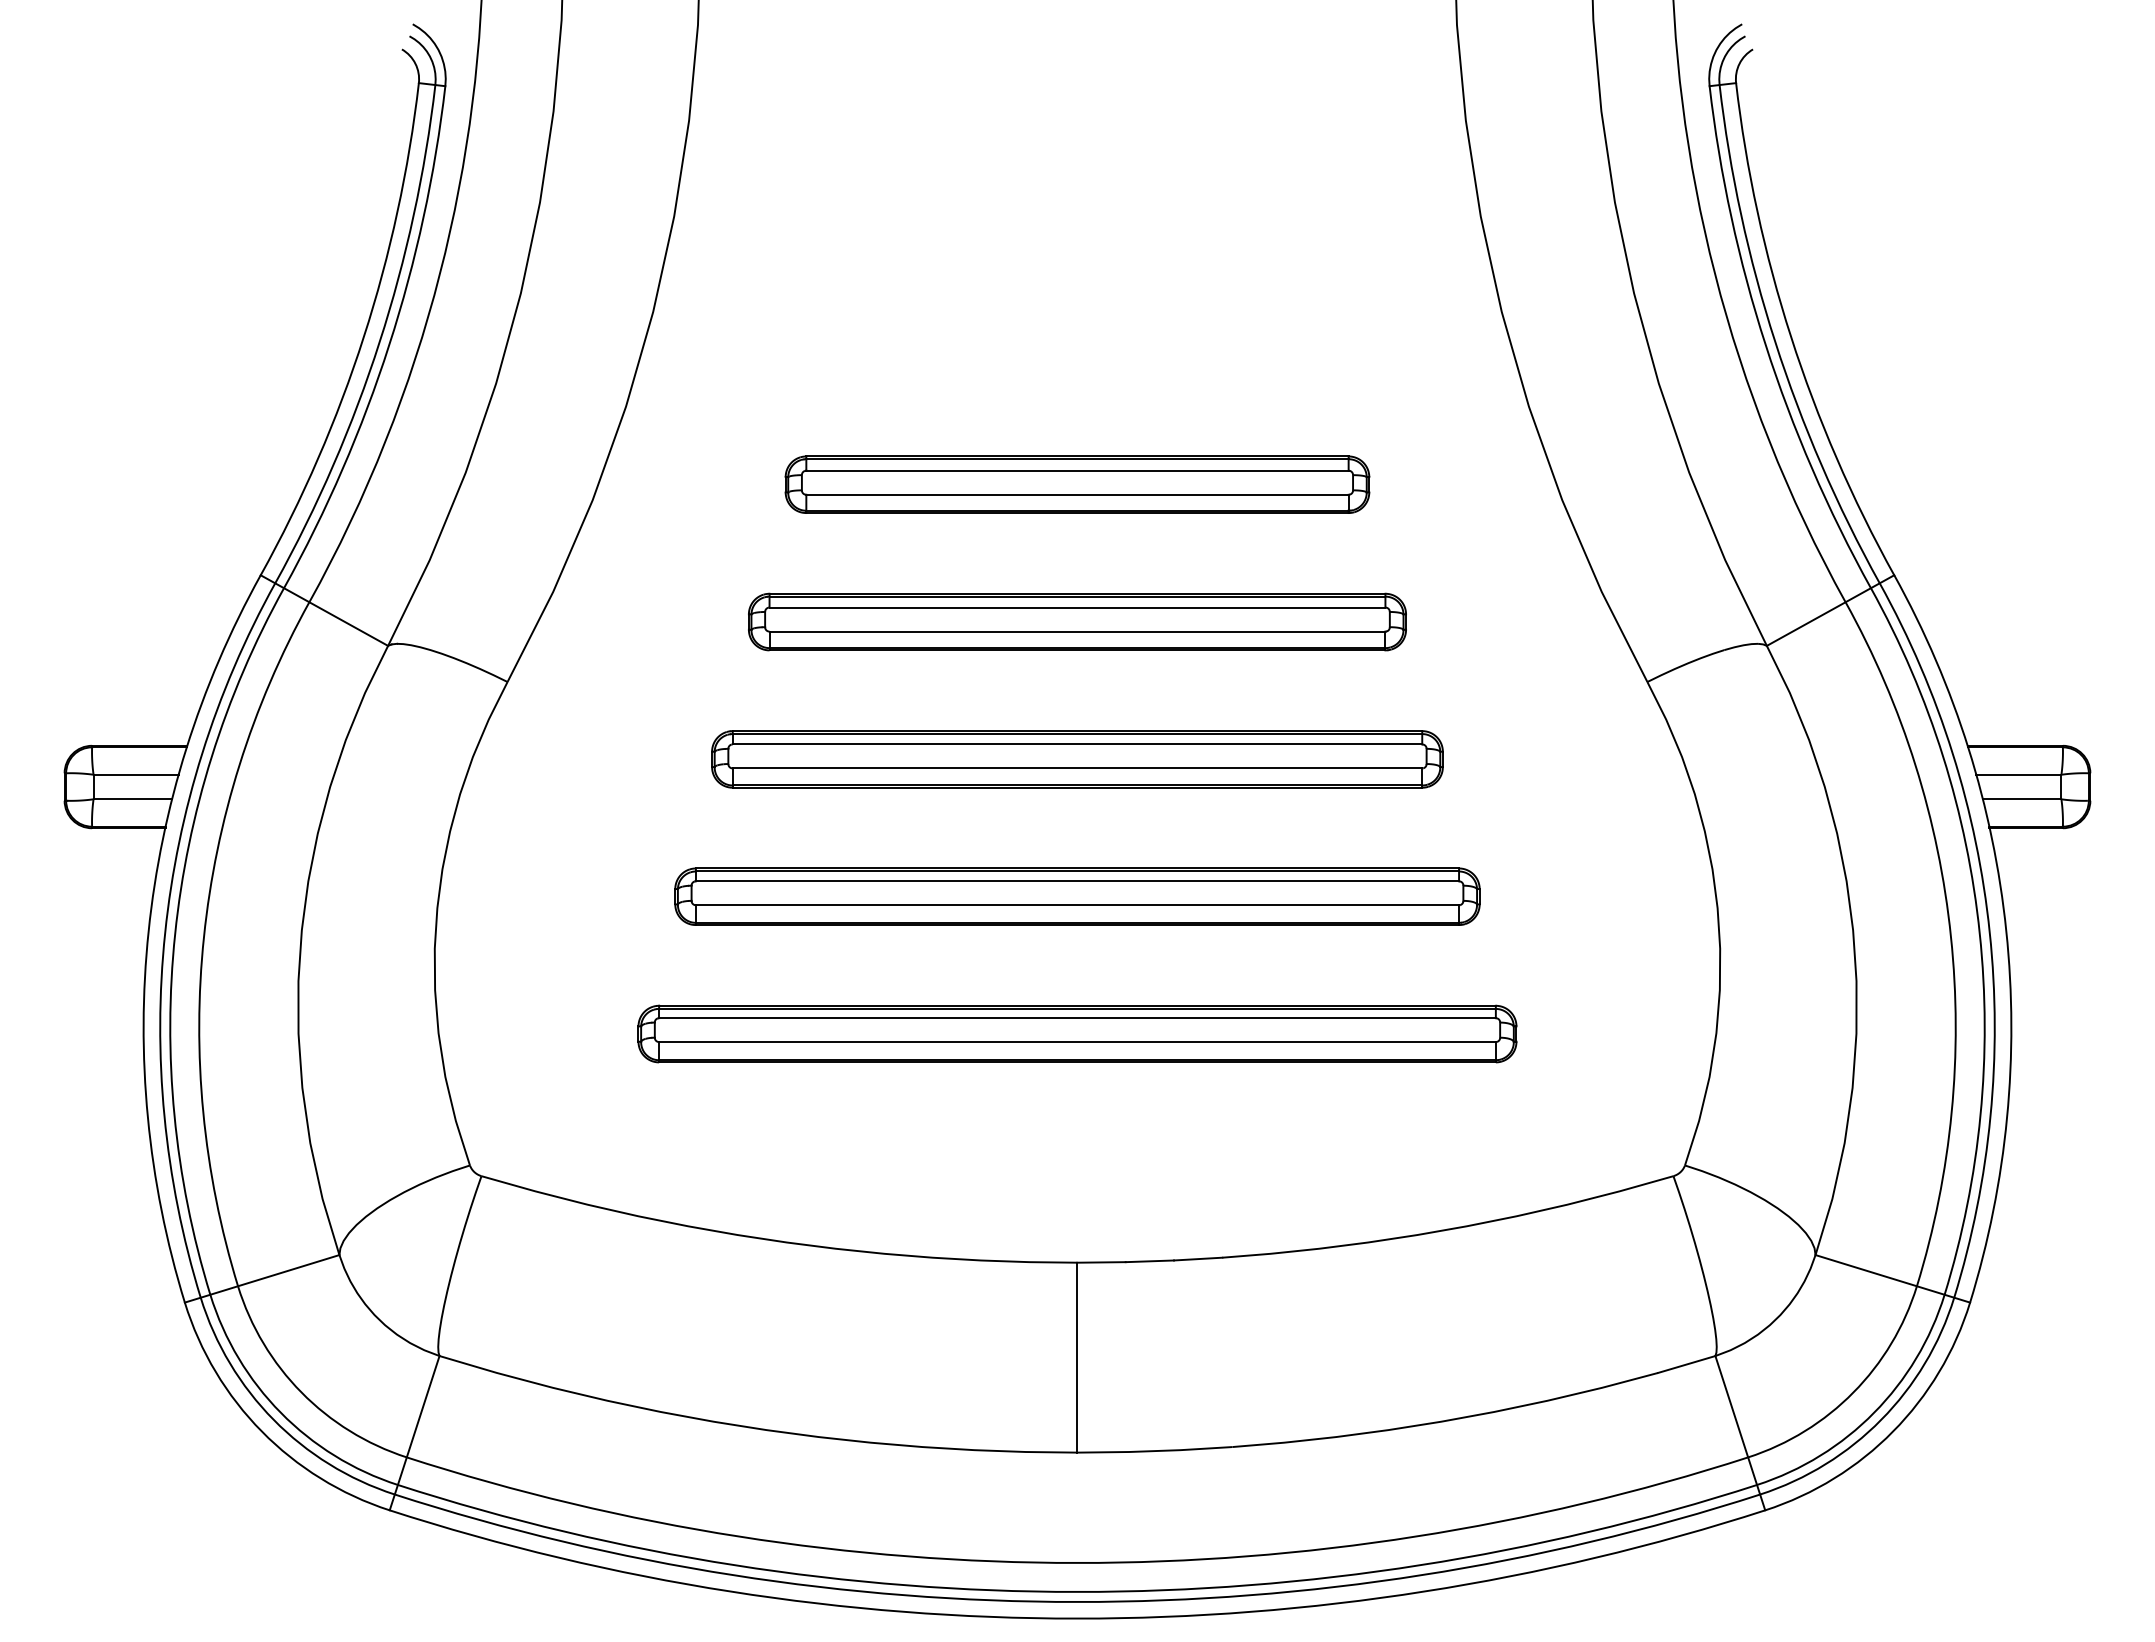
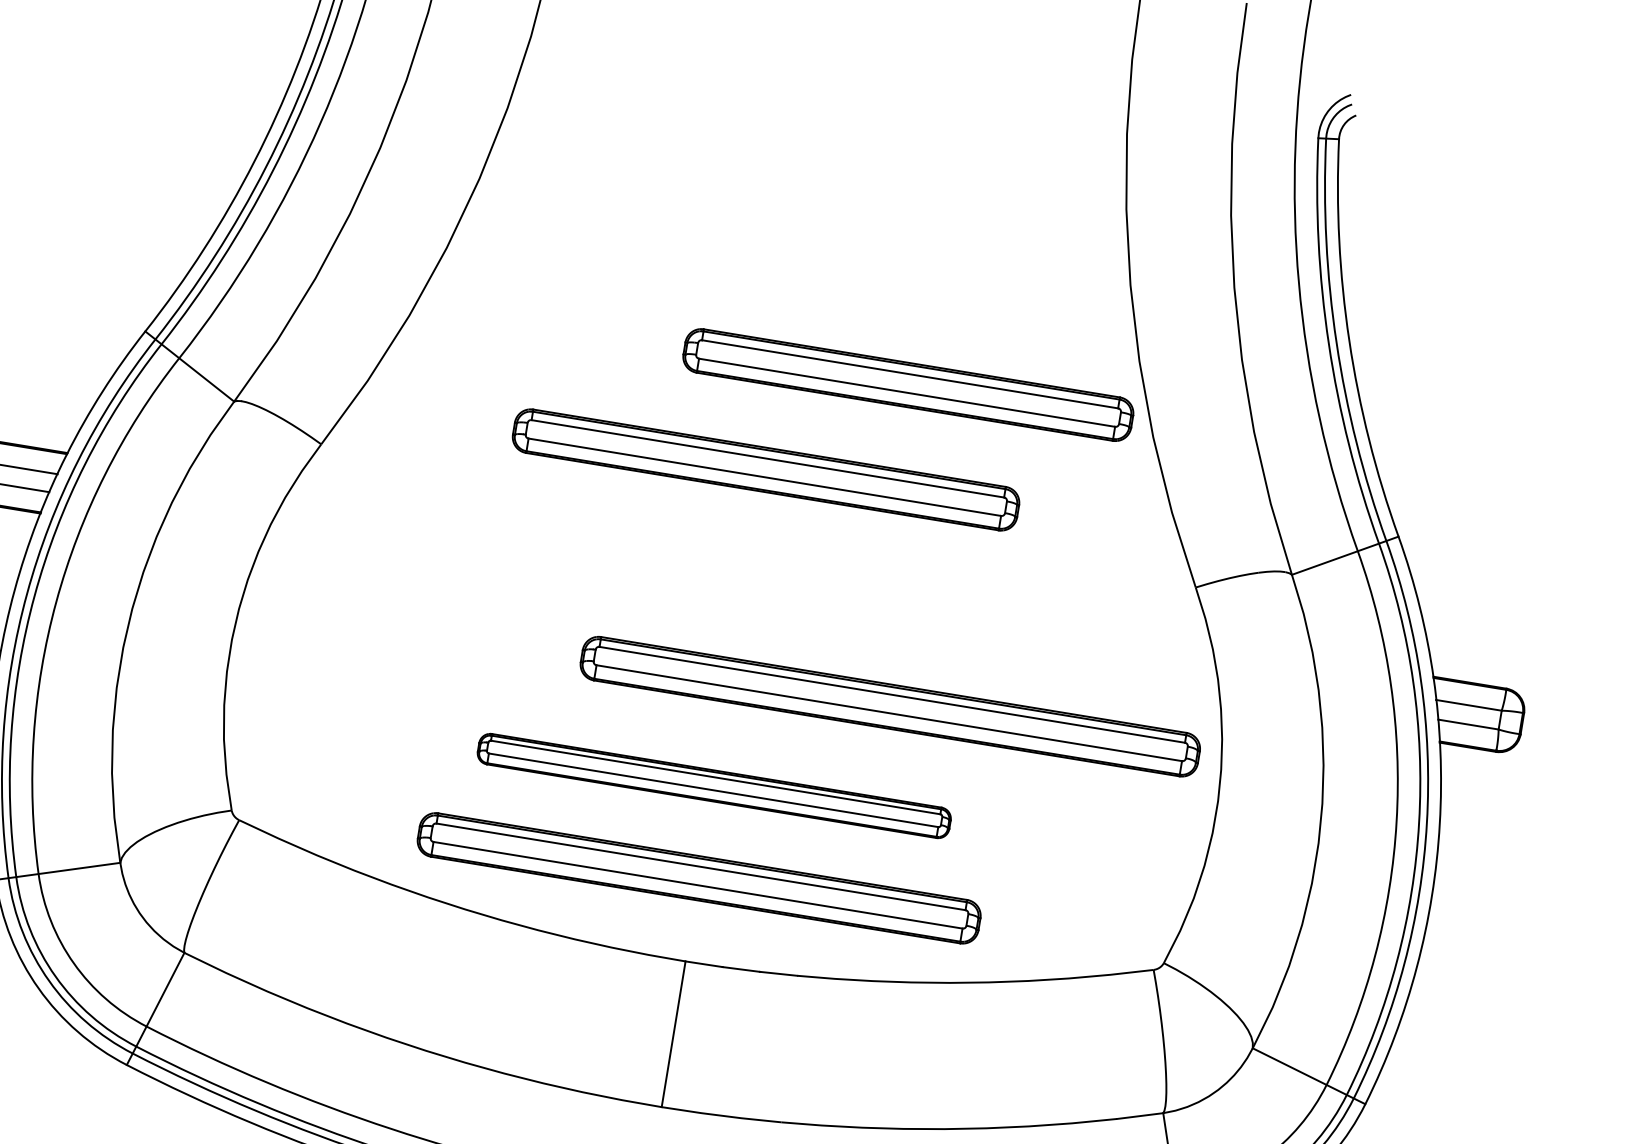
part: (1077, 484) -> (908, 384), moved
part: (1077, 759) -> (699, 878), moved
part: (1077, 896) -> (890, 706), moved
part: (1077, 1033) -> (714, 785), size x0.7

